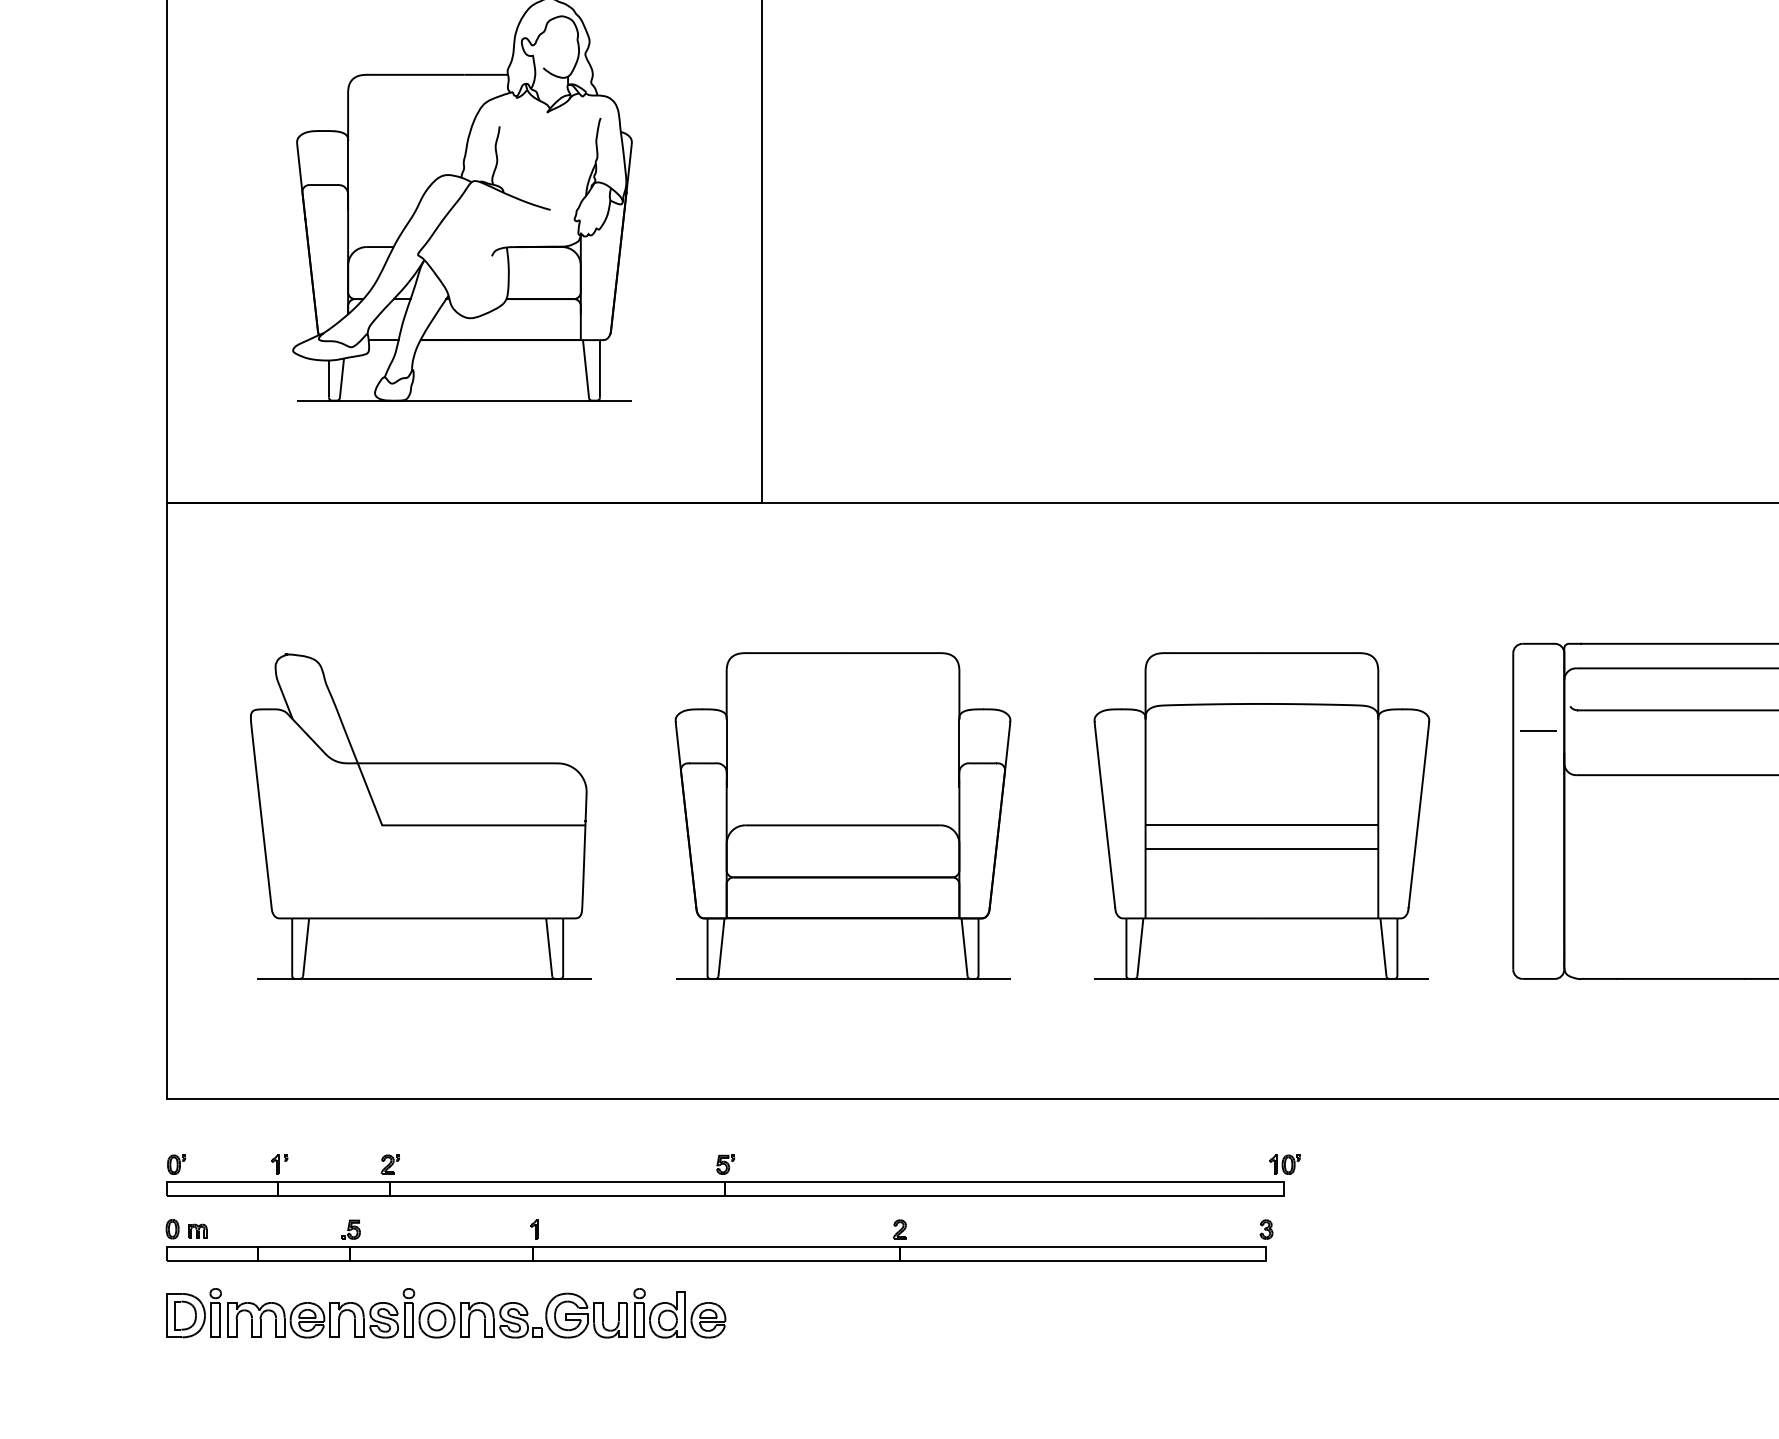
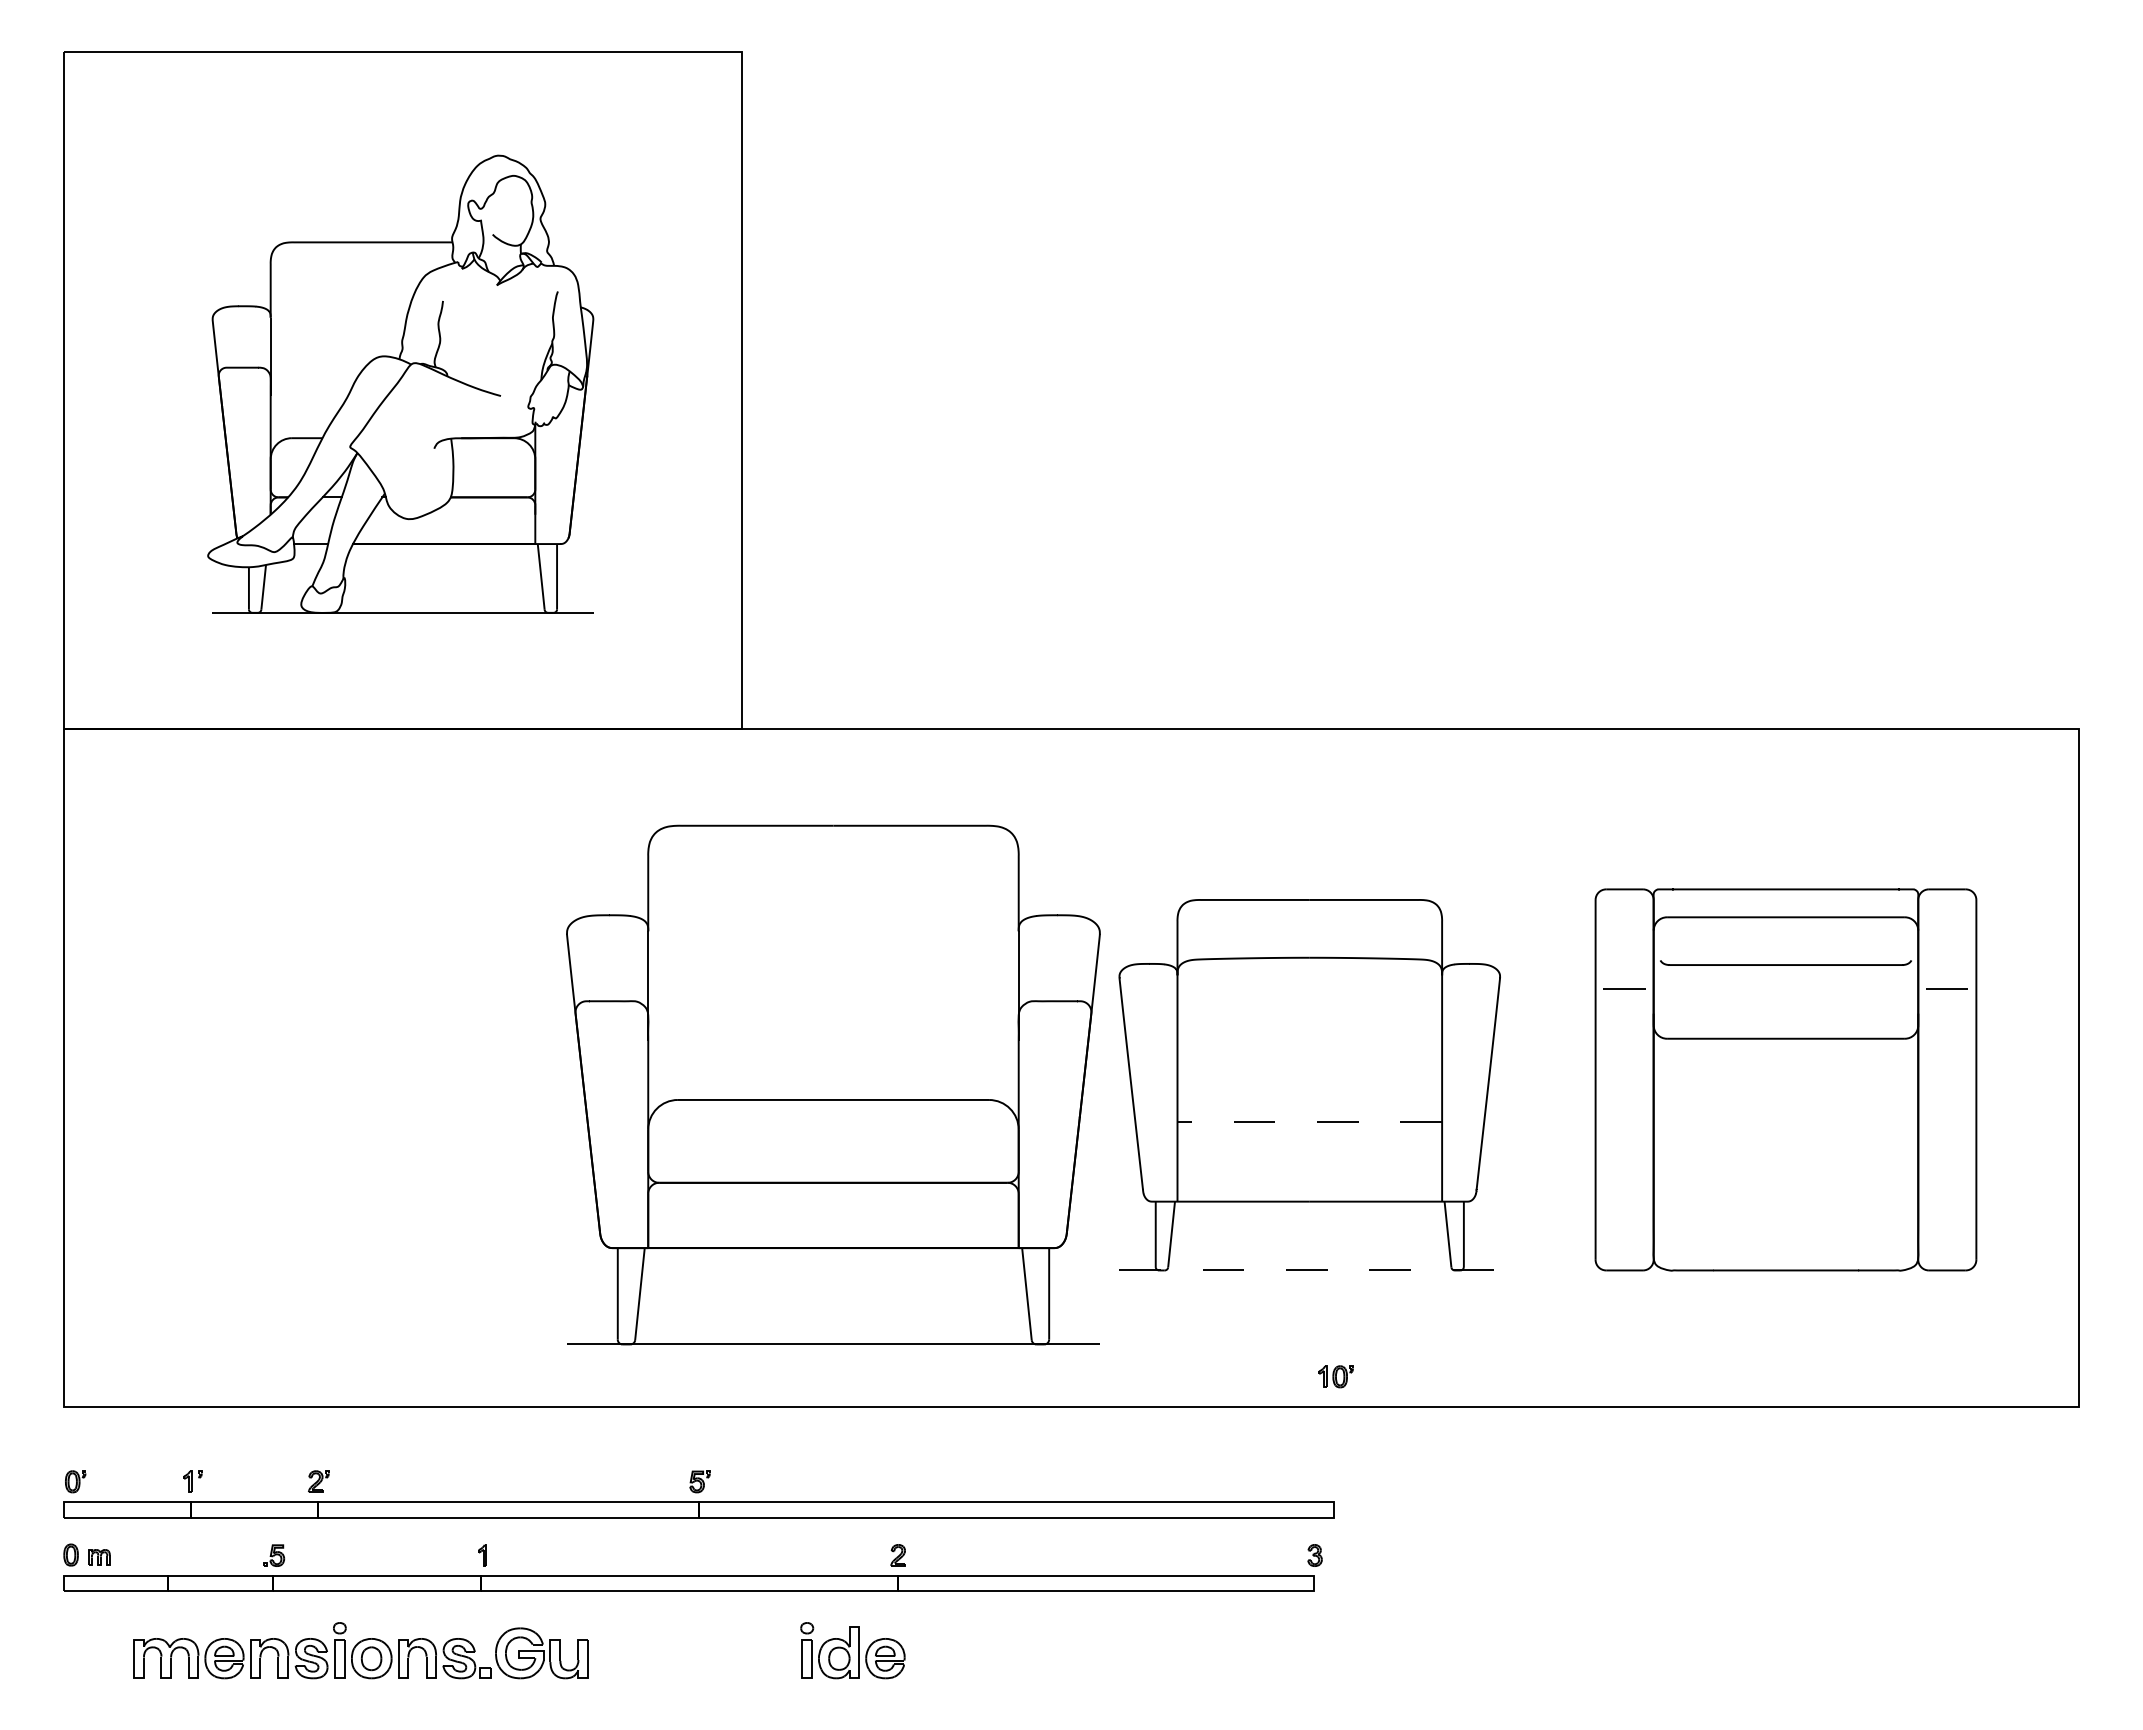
part: (420, 816) -> (353, 1085), removed
part: (843, 816) -> (833, 1085), size x1.4
line: (1261, 825) -> (1309, 1095), removed
line: (1261, 848) -> (1309, 1122), solid -> dashed
line: (1261, 978) -> (1309, 1270), solid -> dashed
part: (1284, 1164) -> (1335, 1376), moved
part: (194, 1313) -> (95, 1650), removed
part: (679, 1313) -> (852, 1650), moved

